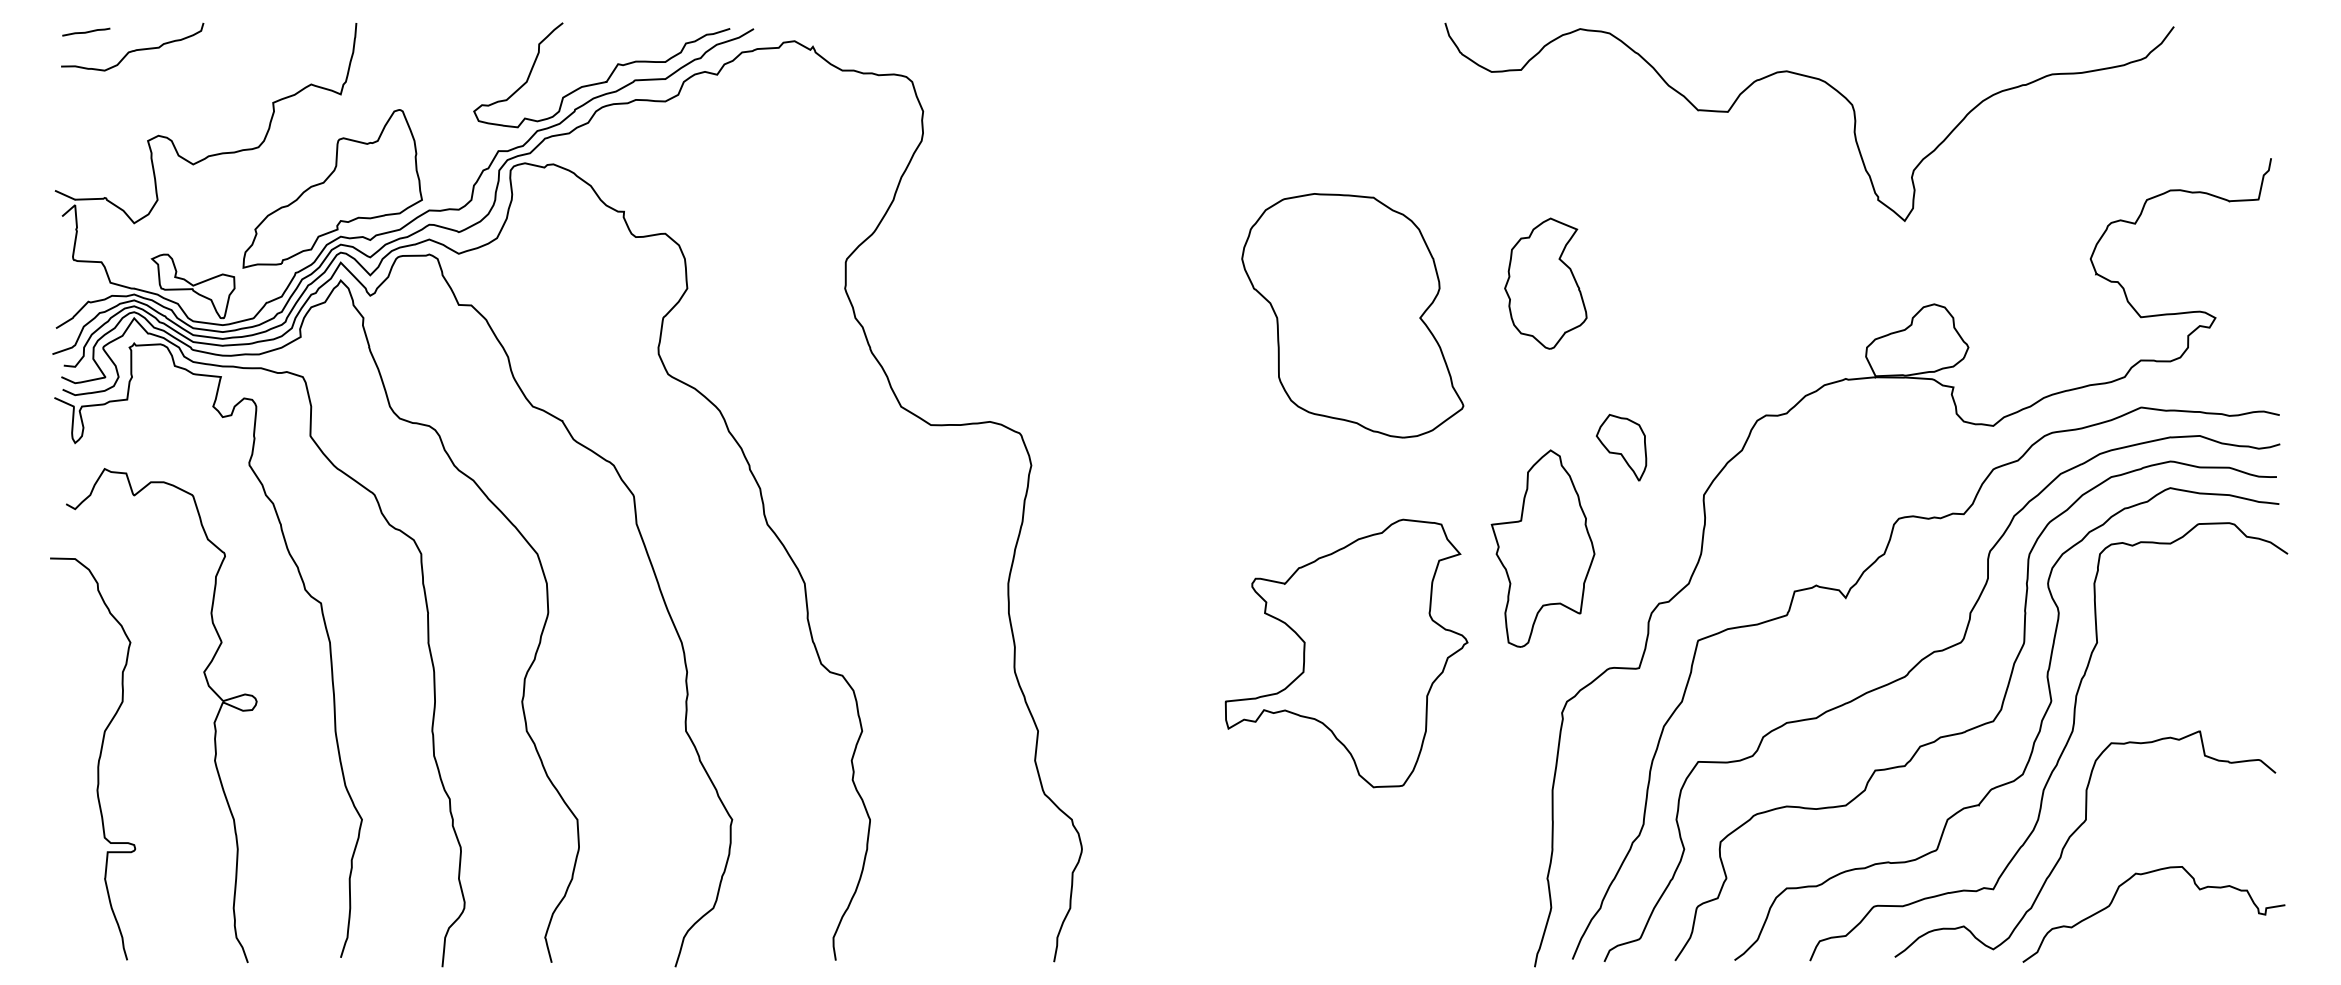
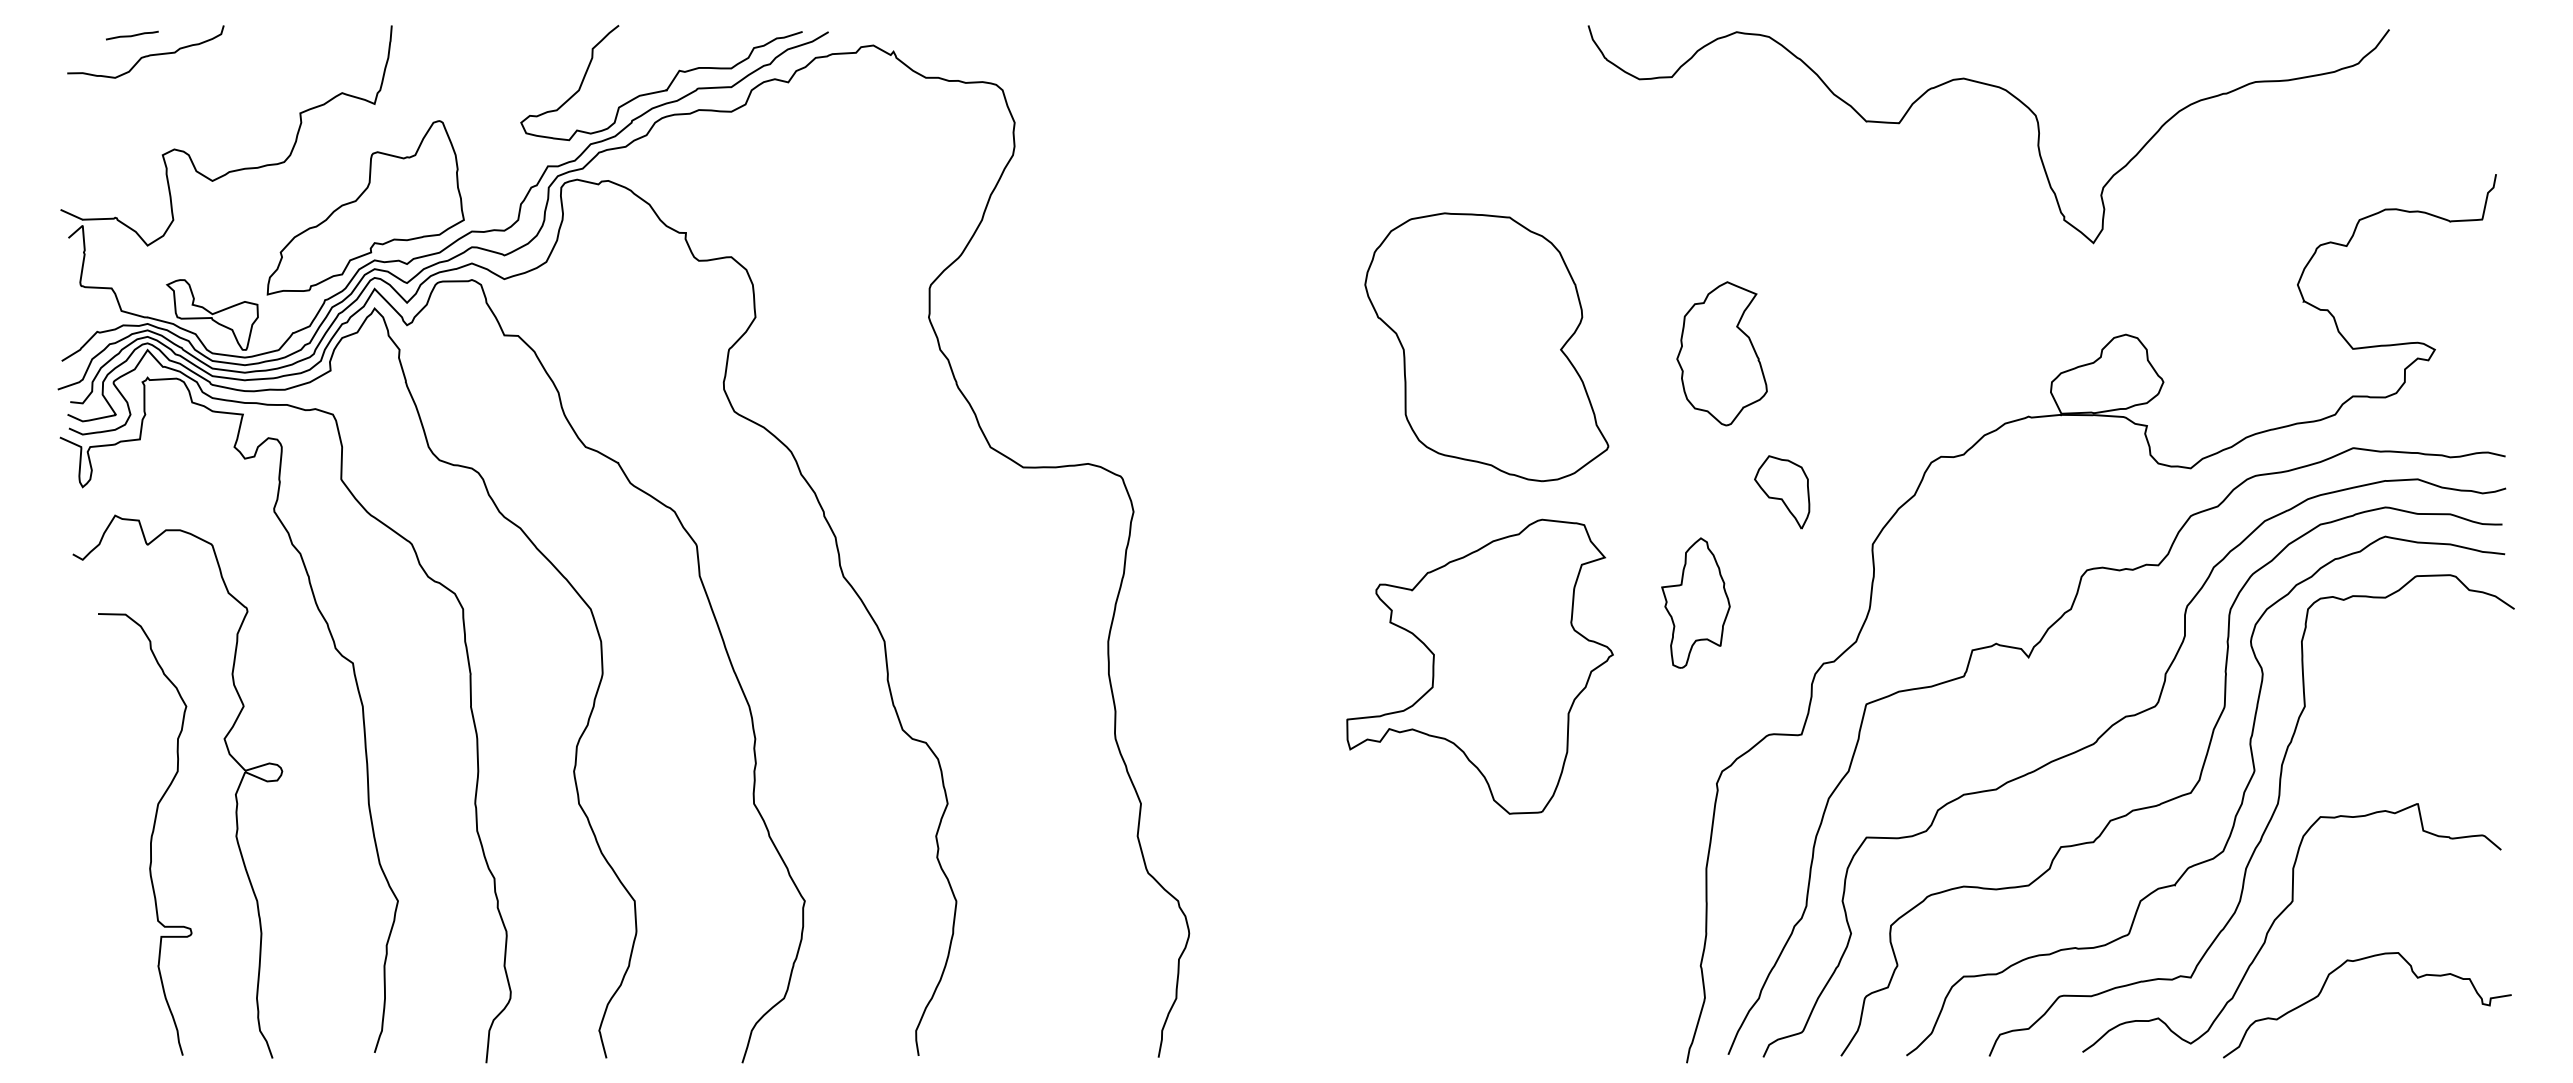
line: (86, 31) -> (132, 34), moved
part: (1545, 283) -> (1721, 353), moved
part: (1542, 548) -> (1695, 603), size x0.6
part: (1346, 653) -> (1479, 666), moved
curve: (98, 758) -> (151, 833), moved

